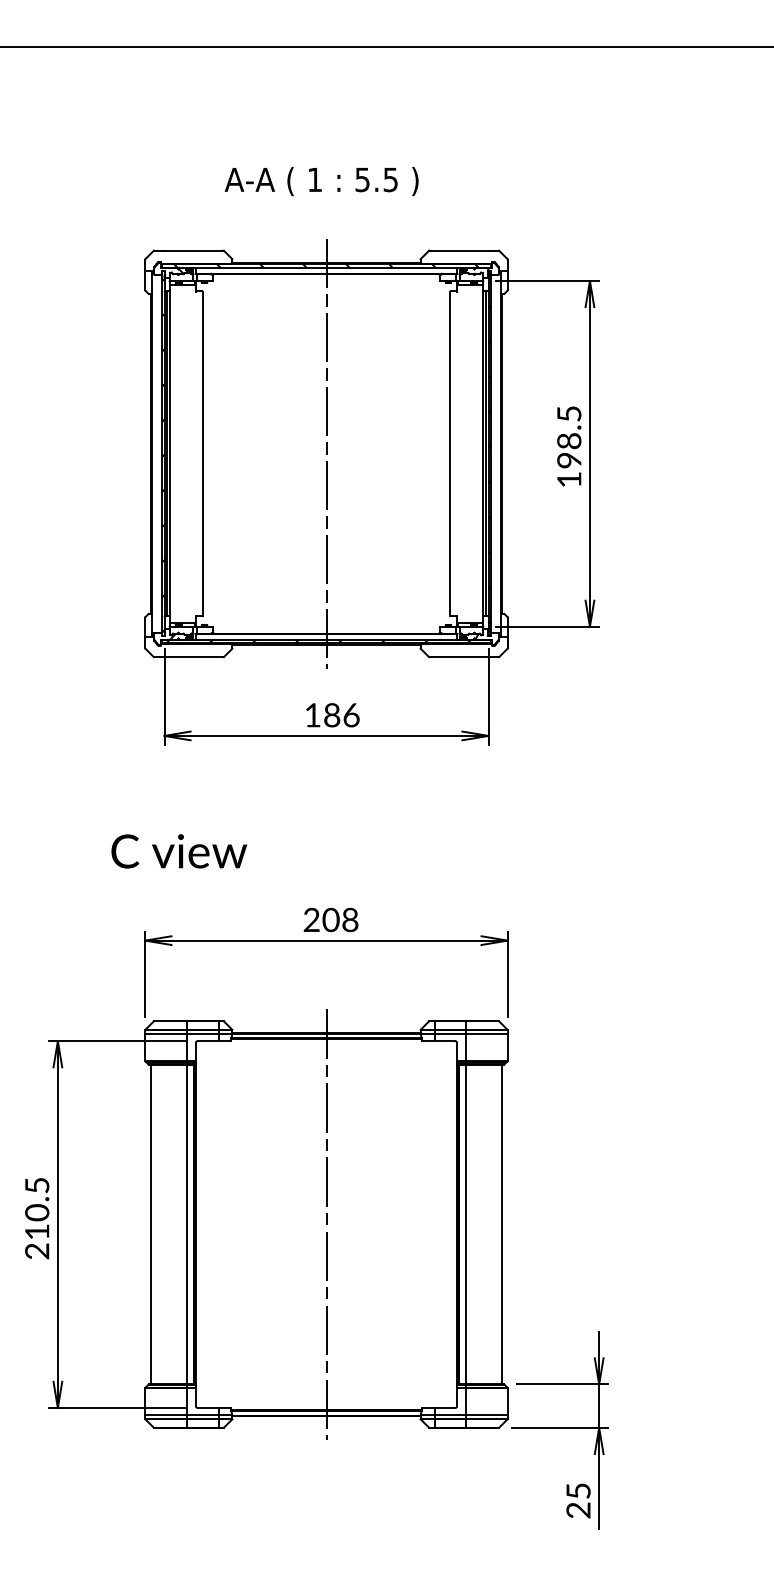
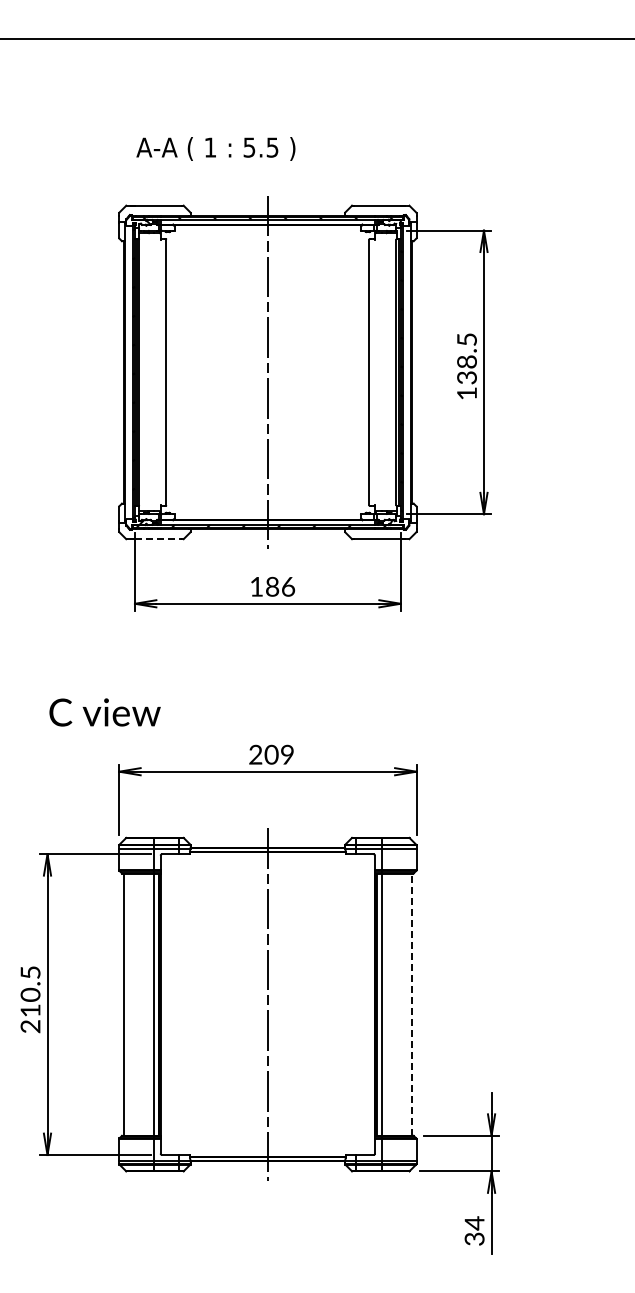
text: (321, 180) -> (215, 148), moved
text: (568, 460) -> (466, 377), 198.5 -> 138.5
line: (193, 657) -> (158, 539), solid -> dashed
text: (178, 851) -> (104, 712), moved
text: (350, 920) -> (287, 755), 208 -> 209
line: (501, 1224) -> (411, 1004), solid -> dashed
text: (578, 1499) -> (474, 1230), 25 -> 34

